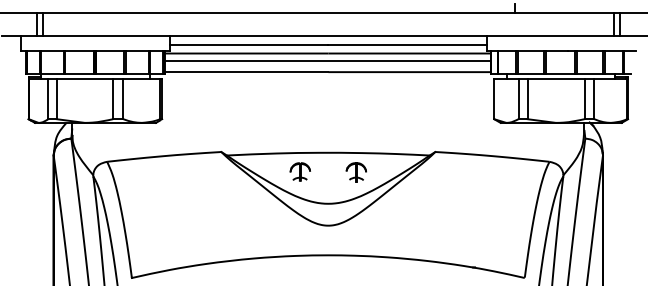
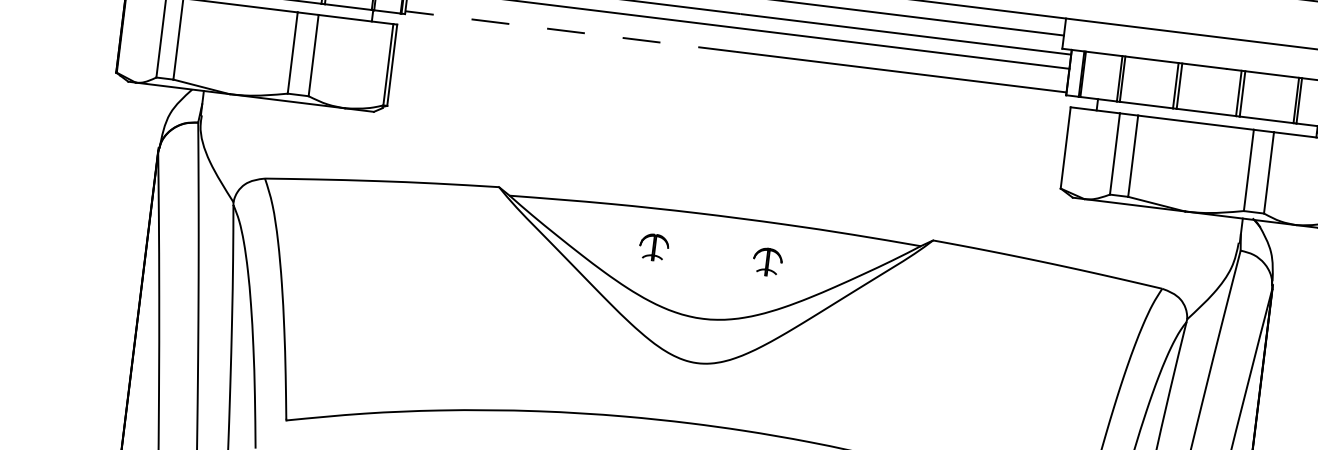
line: (246, 72) -> (569, 32), solid -> dashed
part: (299, 171) -> (652, 246), size x0.7
part: (355, 172) -> (766, 262), size x0.7

